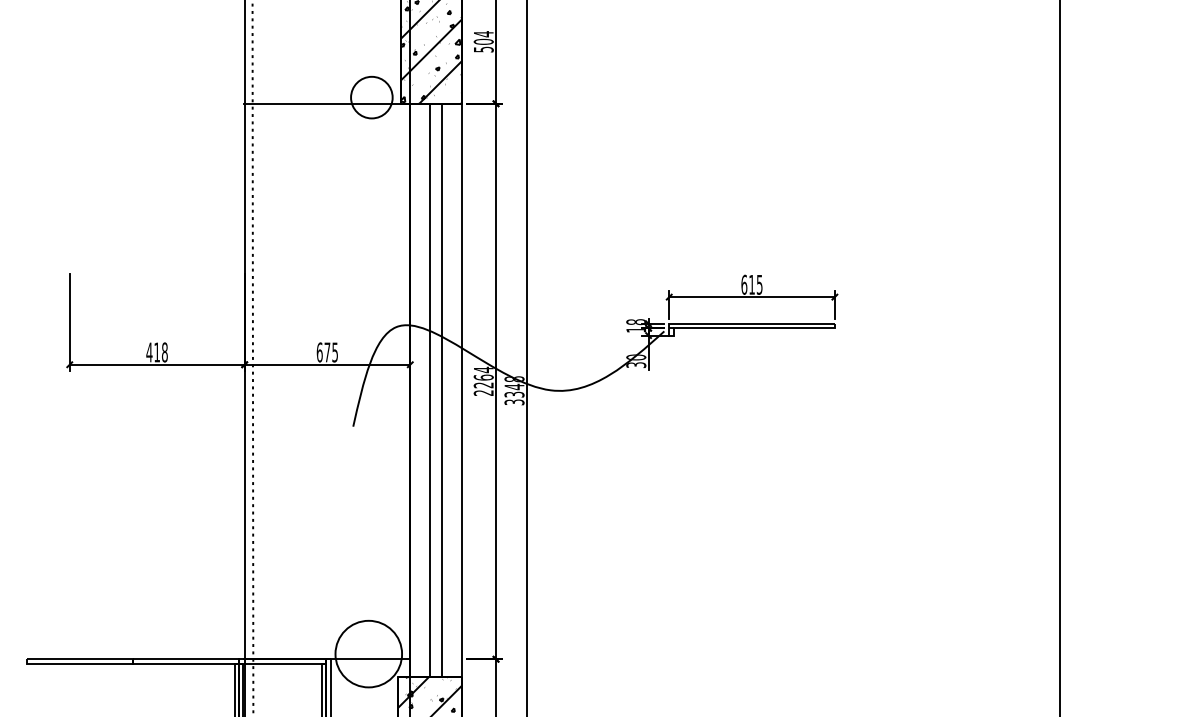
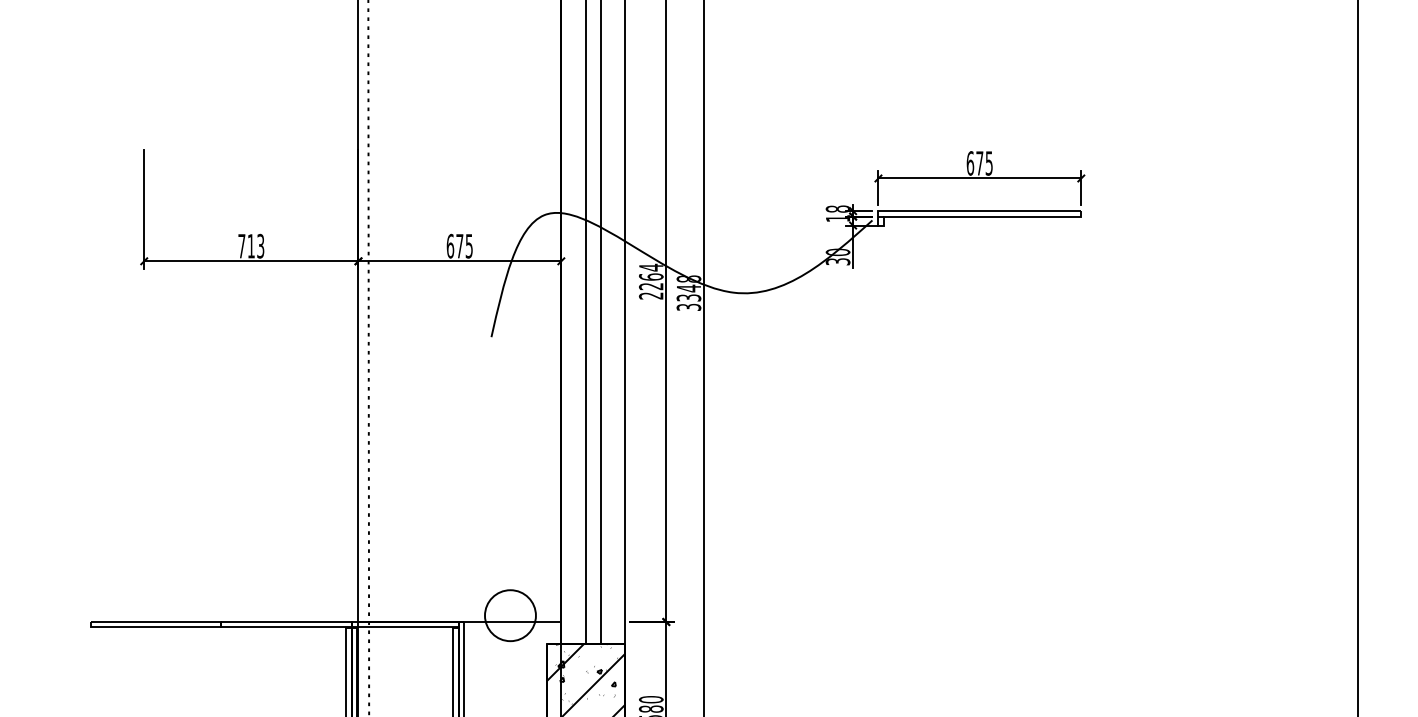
text: (751, 284) -> (979, 163), 615 -> 675
text: (156, 352) -> (250, 246), 418 -> 713
circle: (368, 653) -> (510, 614), size x0.62

